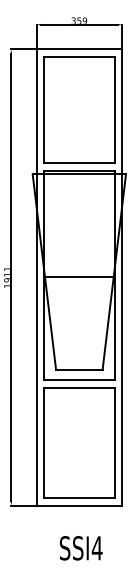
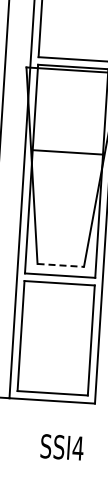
line: (79, 277) -> (68, 152), moved
line: (79, 369) -> (60, 265), solid -> dashed
text: (81, 548) -> (62, 447), moved

